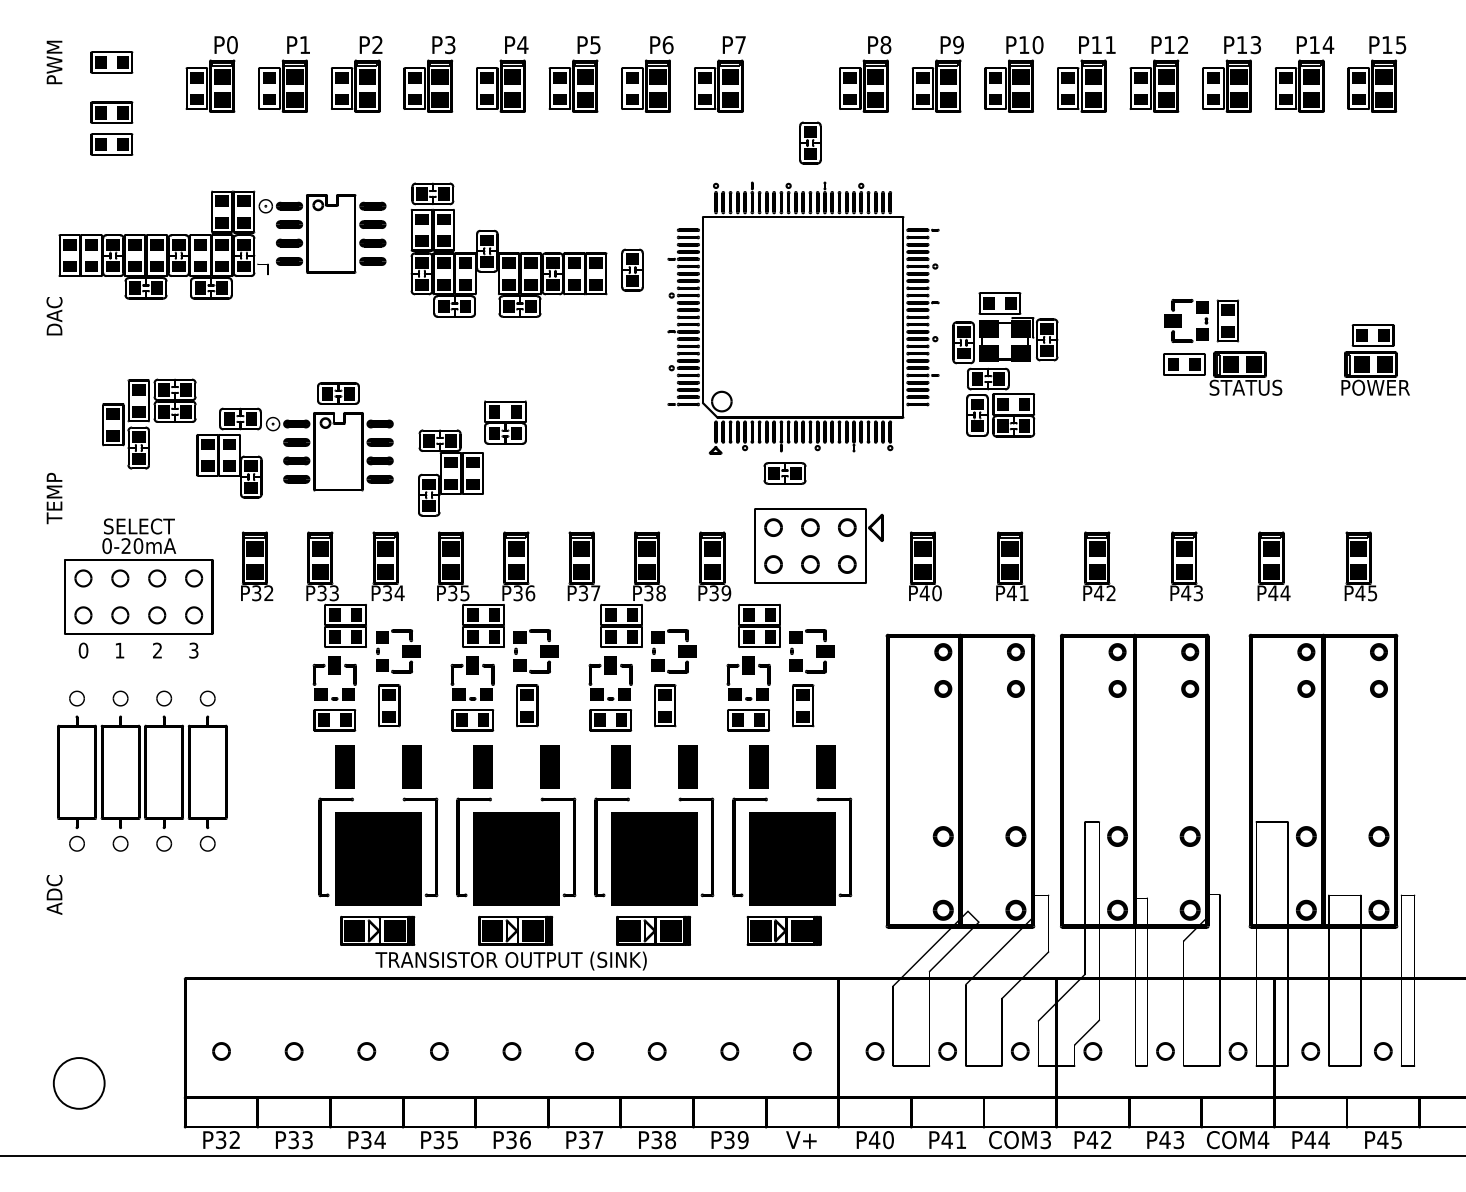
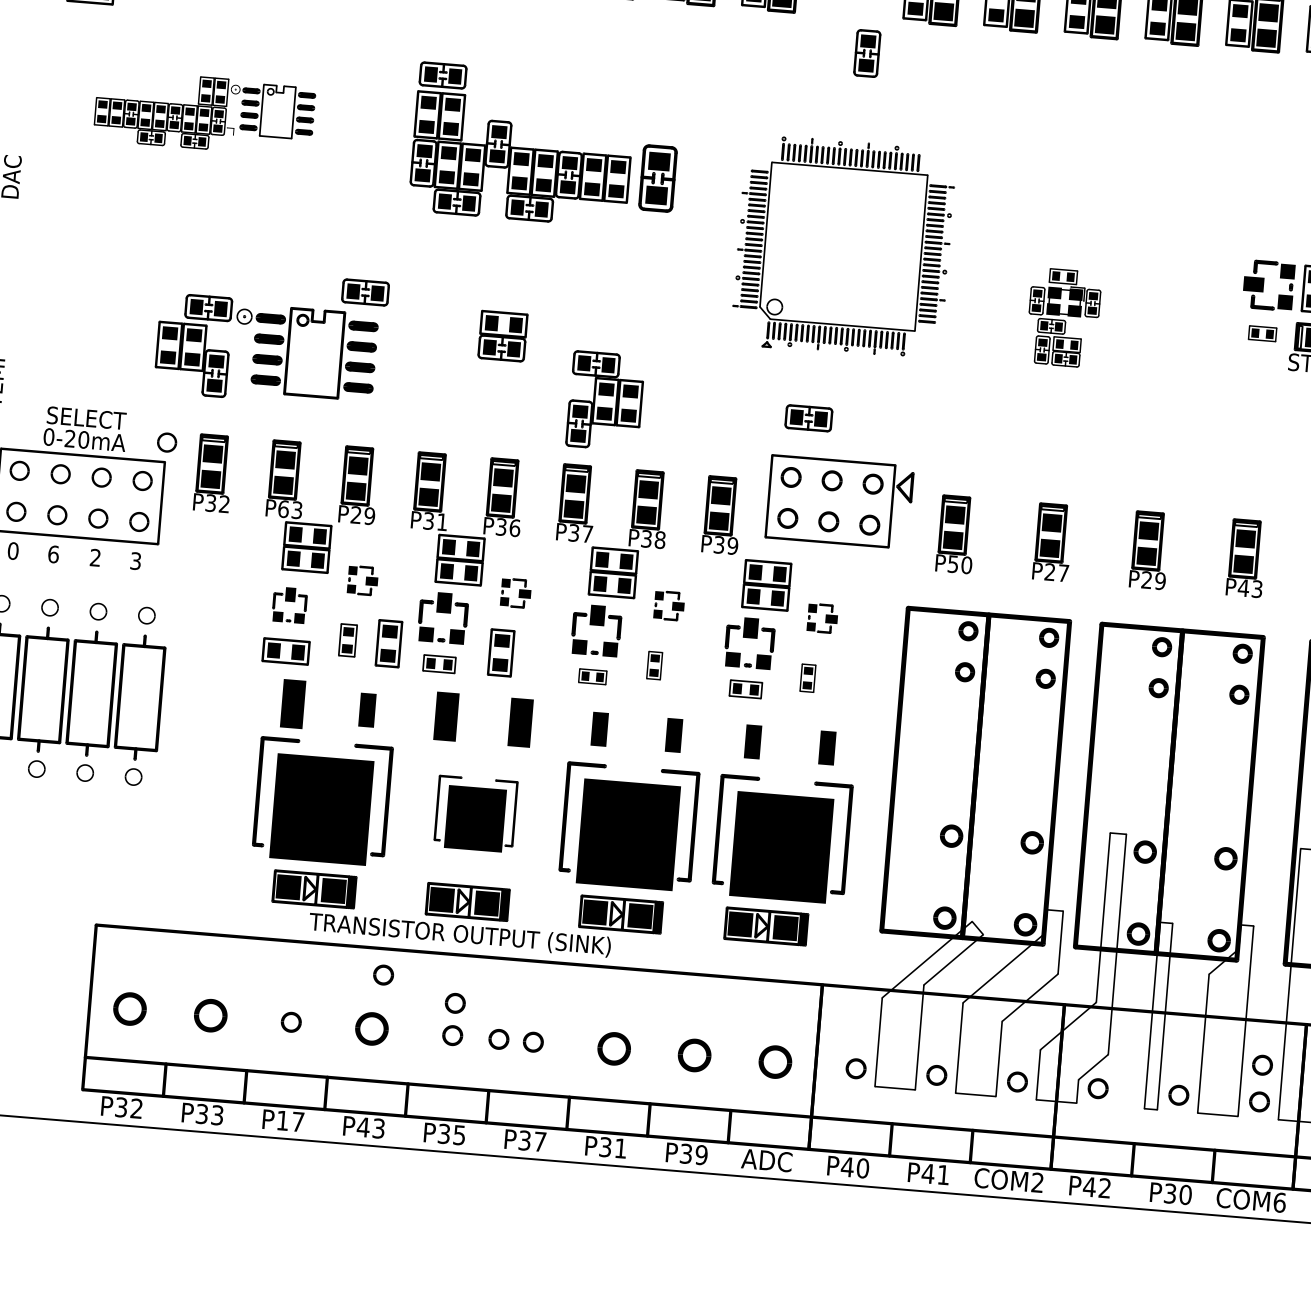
part: (222, 244) -> (204, 112), size x0.6
part: (632, 269) -> (658, 177), size x1.4
part: (803, 317) -> (843, 246), size x0.7
part: (1005, 364) -> (1063, 317), size x0.6
part: (1184, 364) -> (1262, 333), size x0.6
part: (338, 393) -> (365, 292), moved
part: (149, 423) -> (107, 304), removed
part: (450, 472) -> (605, 400), moved
part: (213, 542) -> (167, 442), added
text: (1017, 592) -> (1056, 571), P41 -> P27
text: (321, 593) -> (282, 509), P33 -> P63
text: (393, 593) -> (362, 515), P34 -> P29
text: (464, 593) -> (441, 522), P35 -> P31
text: (924, 593) -> (952, 564), P40 -> P50
text: (1104, 593) -> (1152, 580), P42 -> P29
text: (119, 650) -> (53, 554), 1 -> 6
part: (398, 651) -> (363, 580), size x0.6
part: (535, 651) -> (515, 593), size x0.6
part: (673, 651) -> (668, 605), size x0.6
part: (811, 651) -> (822, 618), size x0.6
part: (334, 678) -> (289, 604), size x0.7
part: (389, 705) -> (348, 639), size x0.7
part: (426, 705) -> (389, 643), added
part: (665, 705) -> (654, 665), size x0.6
part: (803, 705) -> (808, 677), size x0.6
part: (472, 720) -> (439, 664), size x0.7
part: (610, 720) -> (592, 676), size x0.6
part: (748, 720) -> (745, 689), size x0.7
part: (411, 766) -> (367, 709), size x0.7
part: (620, 766) -> (599, 728), size x0.7
part: (687, 766) -> (673, 734), size x0.7
part: (758, 766) -> (752, 741), size x0.7
part: (825, 766) -> (827, 747), size x0.7
part: (516, 851) -> (475, 813), size x0.6
part: (445, 1002) -> (383, 975), added
part: (1237, 1018) -> (1261, 1065), added
part: (511, 1022) -> (454, 1003), added
part: (221, 1051) -> (129, 1009), size x1.6
part: (293, 1051) -> (209, 1015), size x1.6
part: (439, 1051) -> (372, 1029), size x1.6
part: (553, 1051) -> (498, 1039), added
part: (656, 1051) -> (613, 1048), size x1.6
part: (729, 1051) -> (694, 1055), size x1.6
part: (802, 1051) -> (775, 1062), size x1.6
text: (373, 1140) -> (290, 1121), P34 -> P17
text: (445, 1140) -> (370, 1128), P35 -> P43
text: (525, 1140) -> (459, 1135), P36 -> P35
text: (670, 1140) -> (620, 1149), P38 -> P31
text: (801, 1140) -> (766, 1160), V+ -> ADC
text: (1045, 1140) -> (1037, 1183), COM3 -> COM2
text: (1171, 1140) -> (1177, 1194), P43 -> P30
text: (1263, 1140) -> (1279, 1203), COM4 -> COM6

